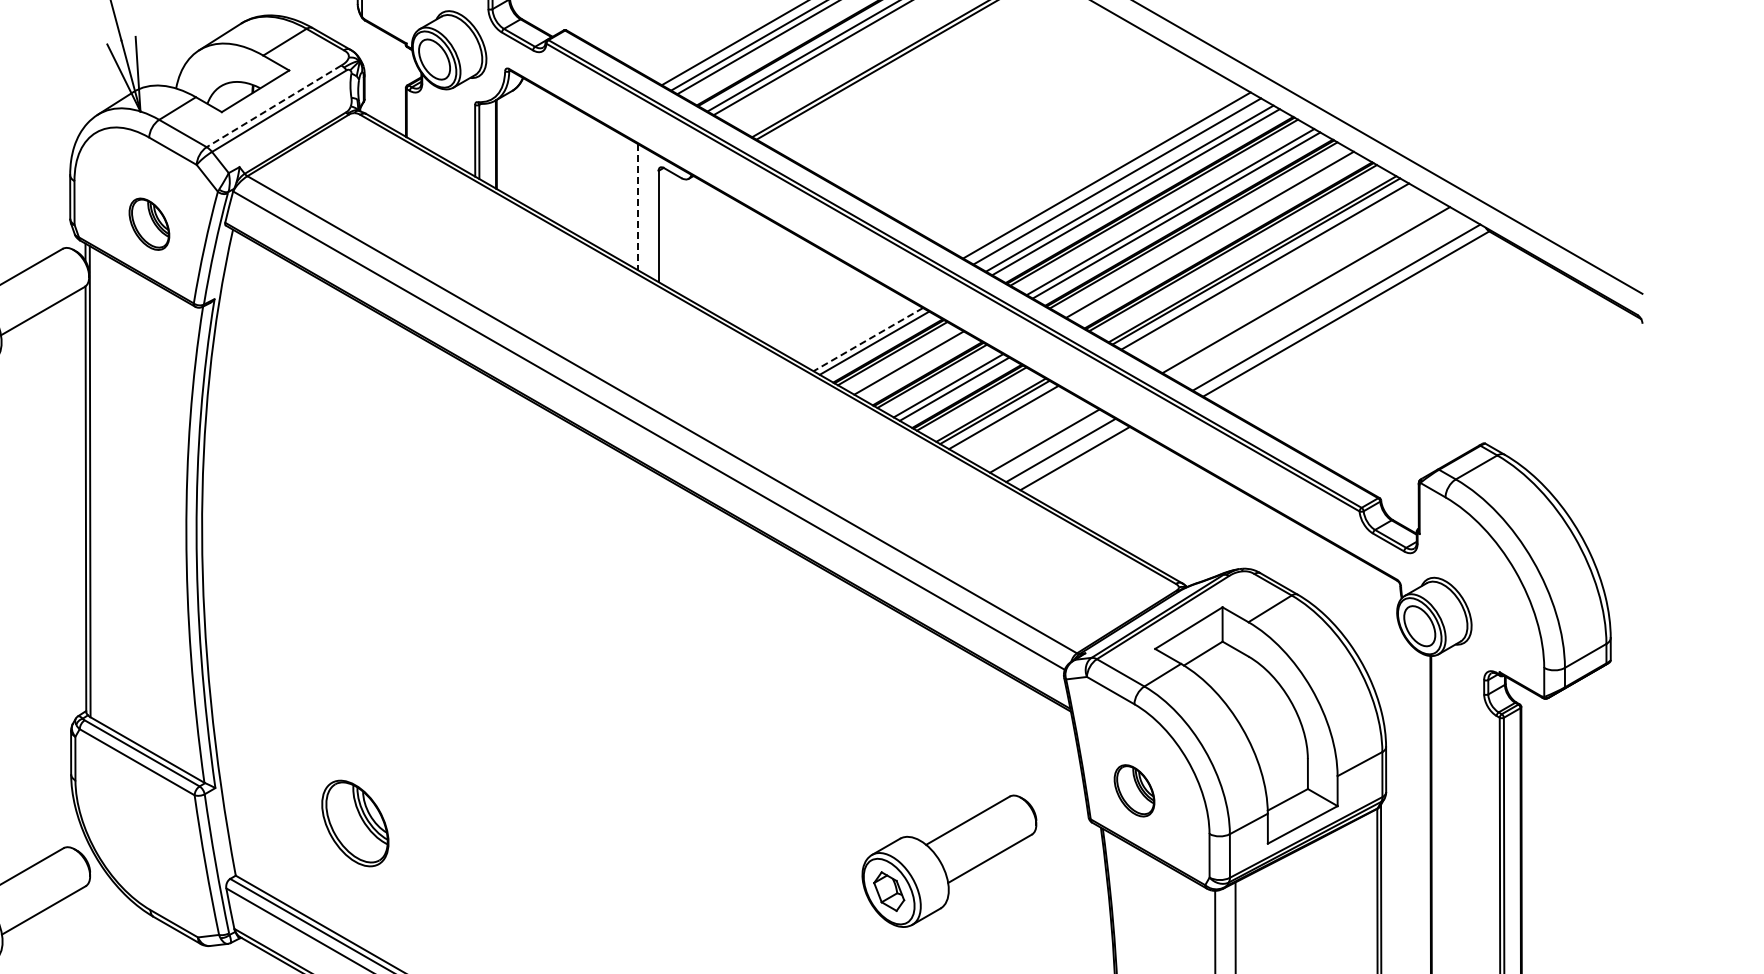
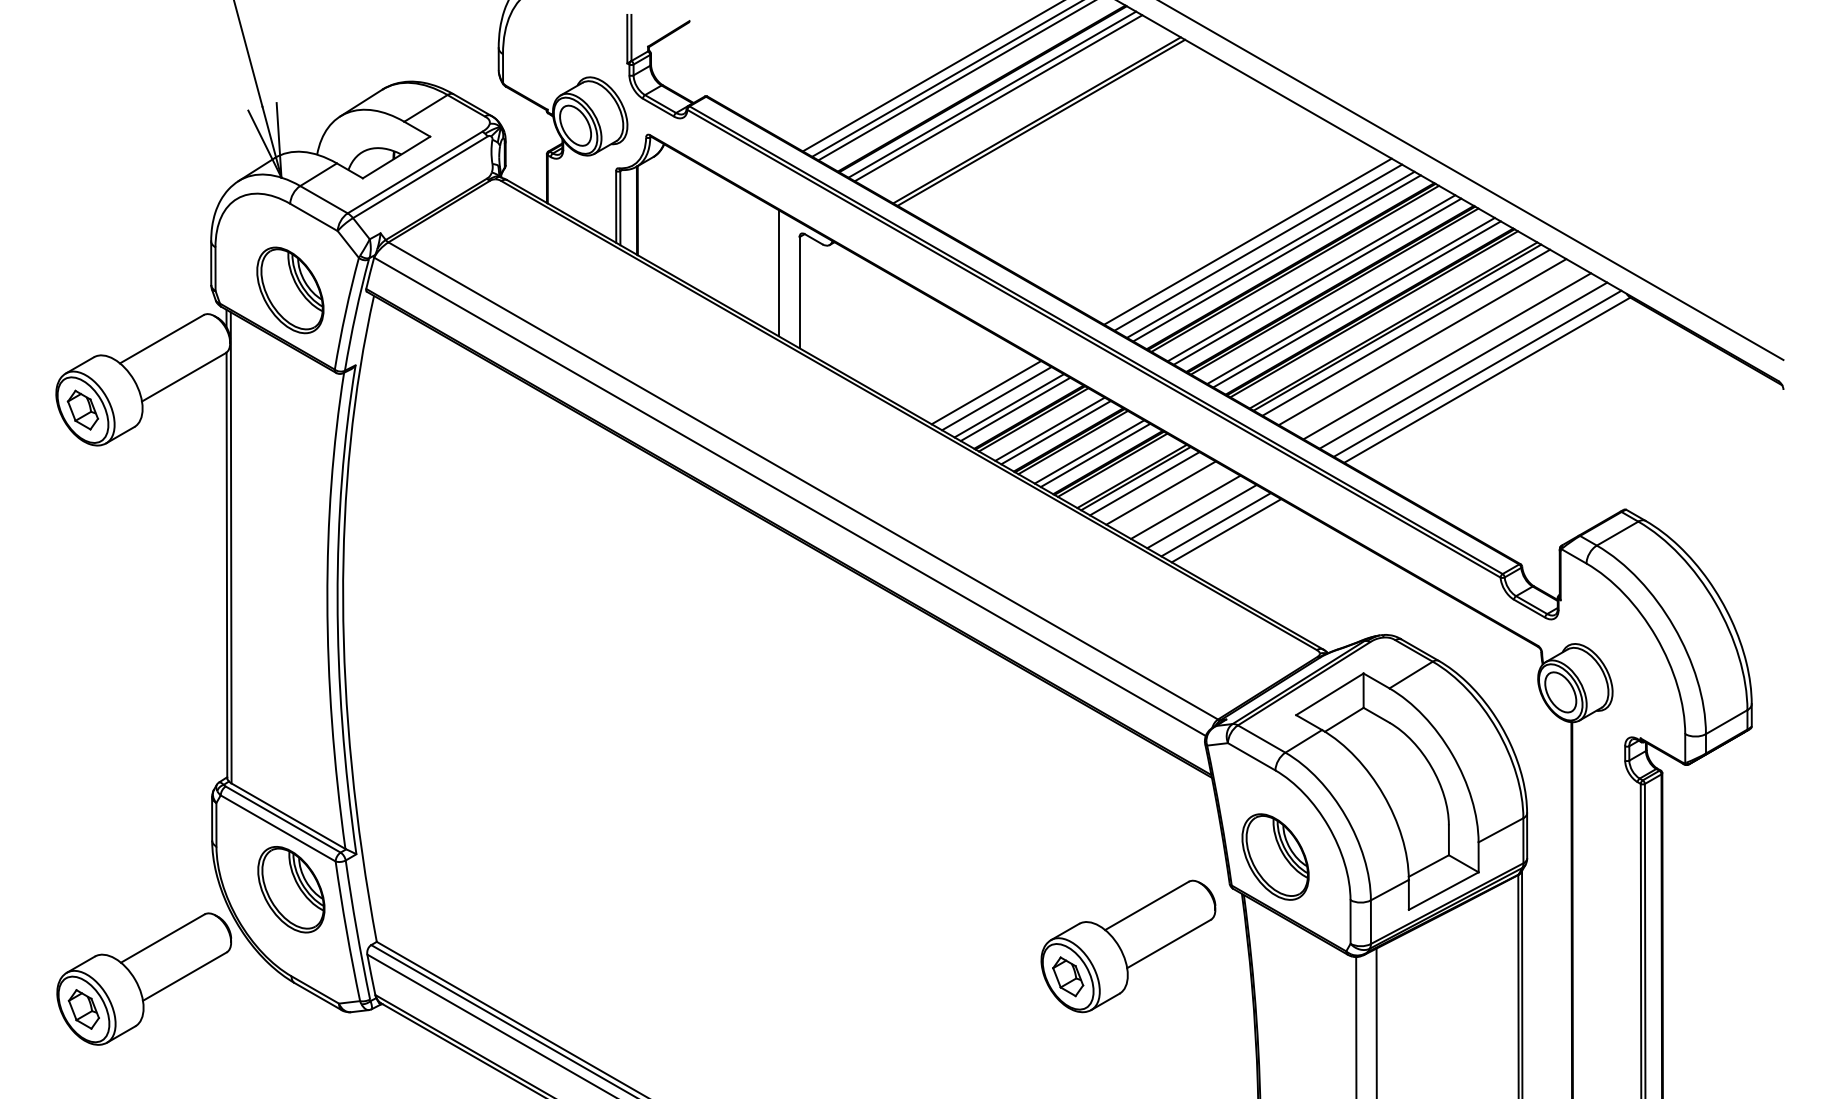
line: (274, 106) -> (415, 172), dashed -> solid
line: (637, 207) -> (778, 273), dashed -> solid
part: (149, 224) -> (290, 290), size x1.67
line: (1215, 238) -> (1356, 304), added
line: (1281, 276) -> (1422, 342), added
line: (1322, 299) -> (1463, 365), added
line: (845, 326) -> (986, 392), added
line: (855, 332) -> (996, 398), added
line: (867, 340) -> (1008, 406), dashed -> solid
line: (914, 366) -> (1055, 432), added
line: (1019, 426) -> (1160, 492), added
line: (1085, 464) -> (1226, 530), added
part: (1134, 790) -> (1275, 856), size x1.67
part: (355, 823) -> (291, 889), moved
part: (949, 861) -> (1128, 946), moved

